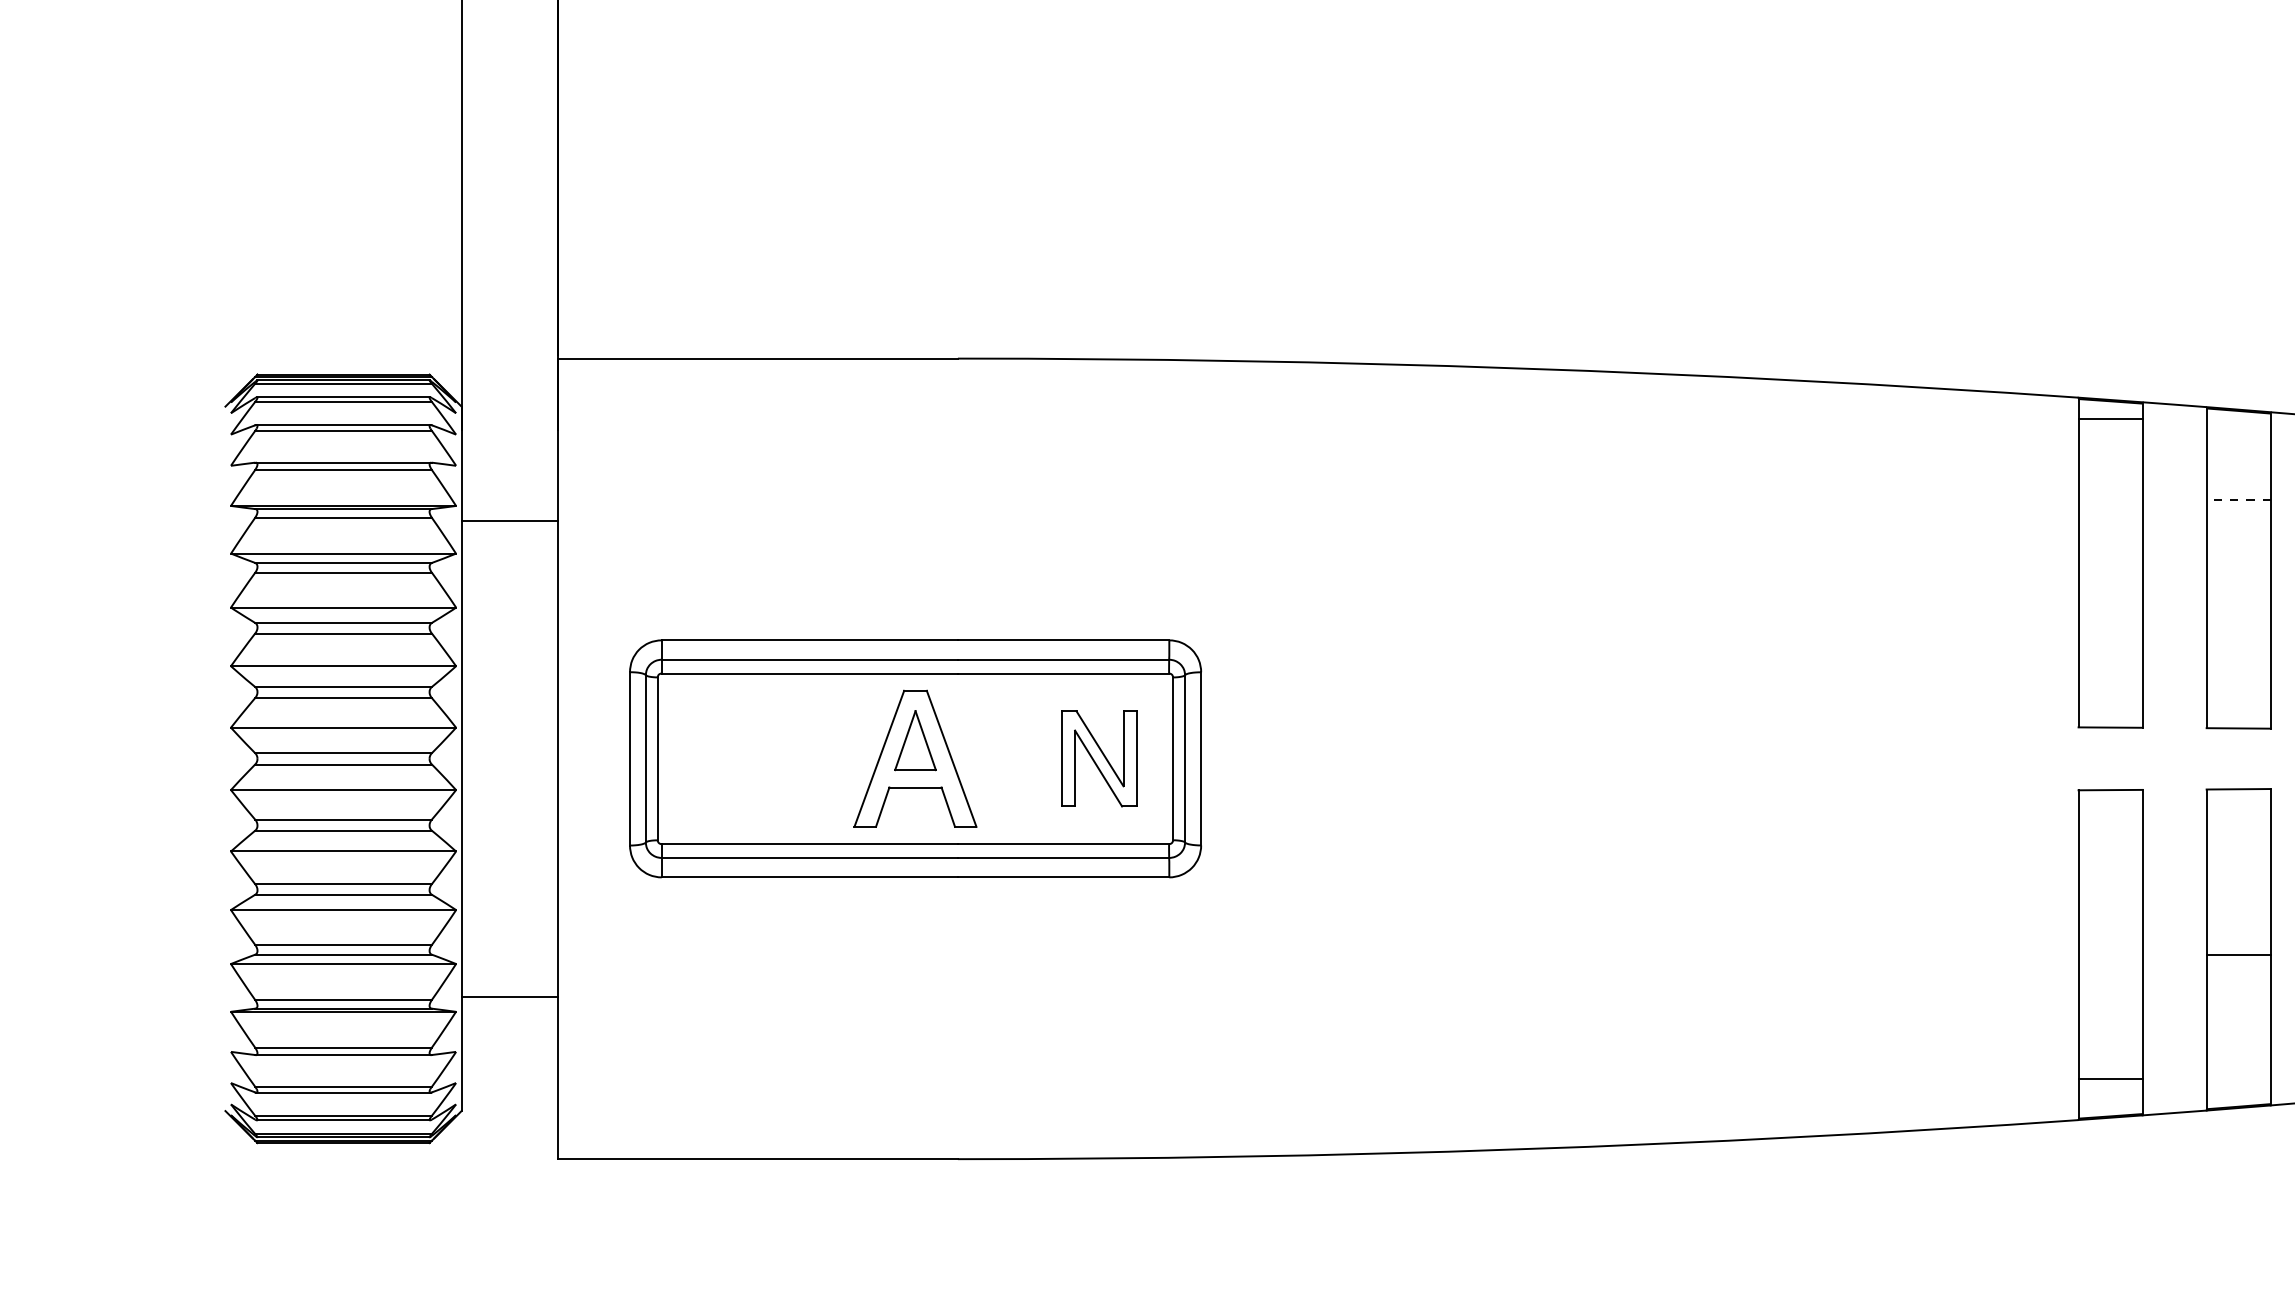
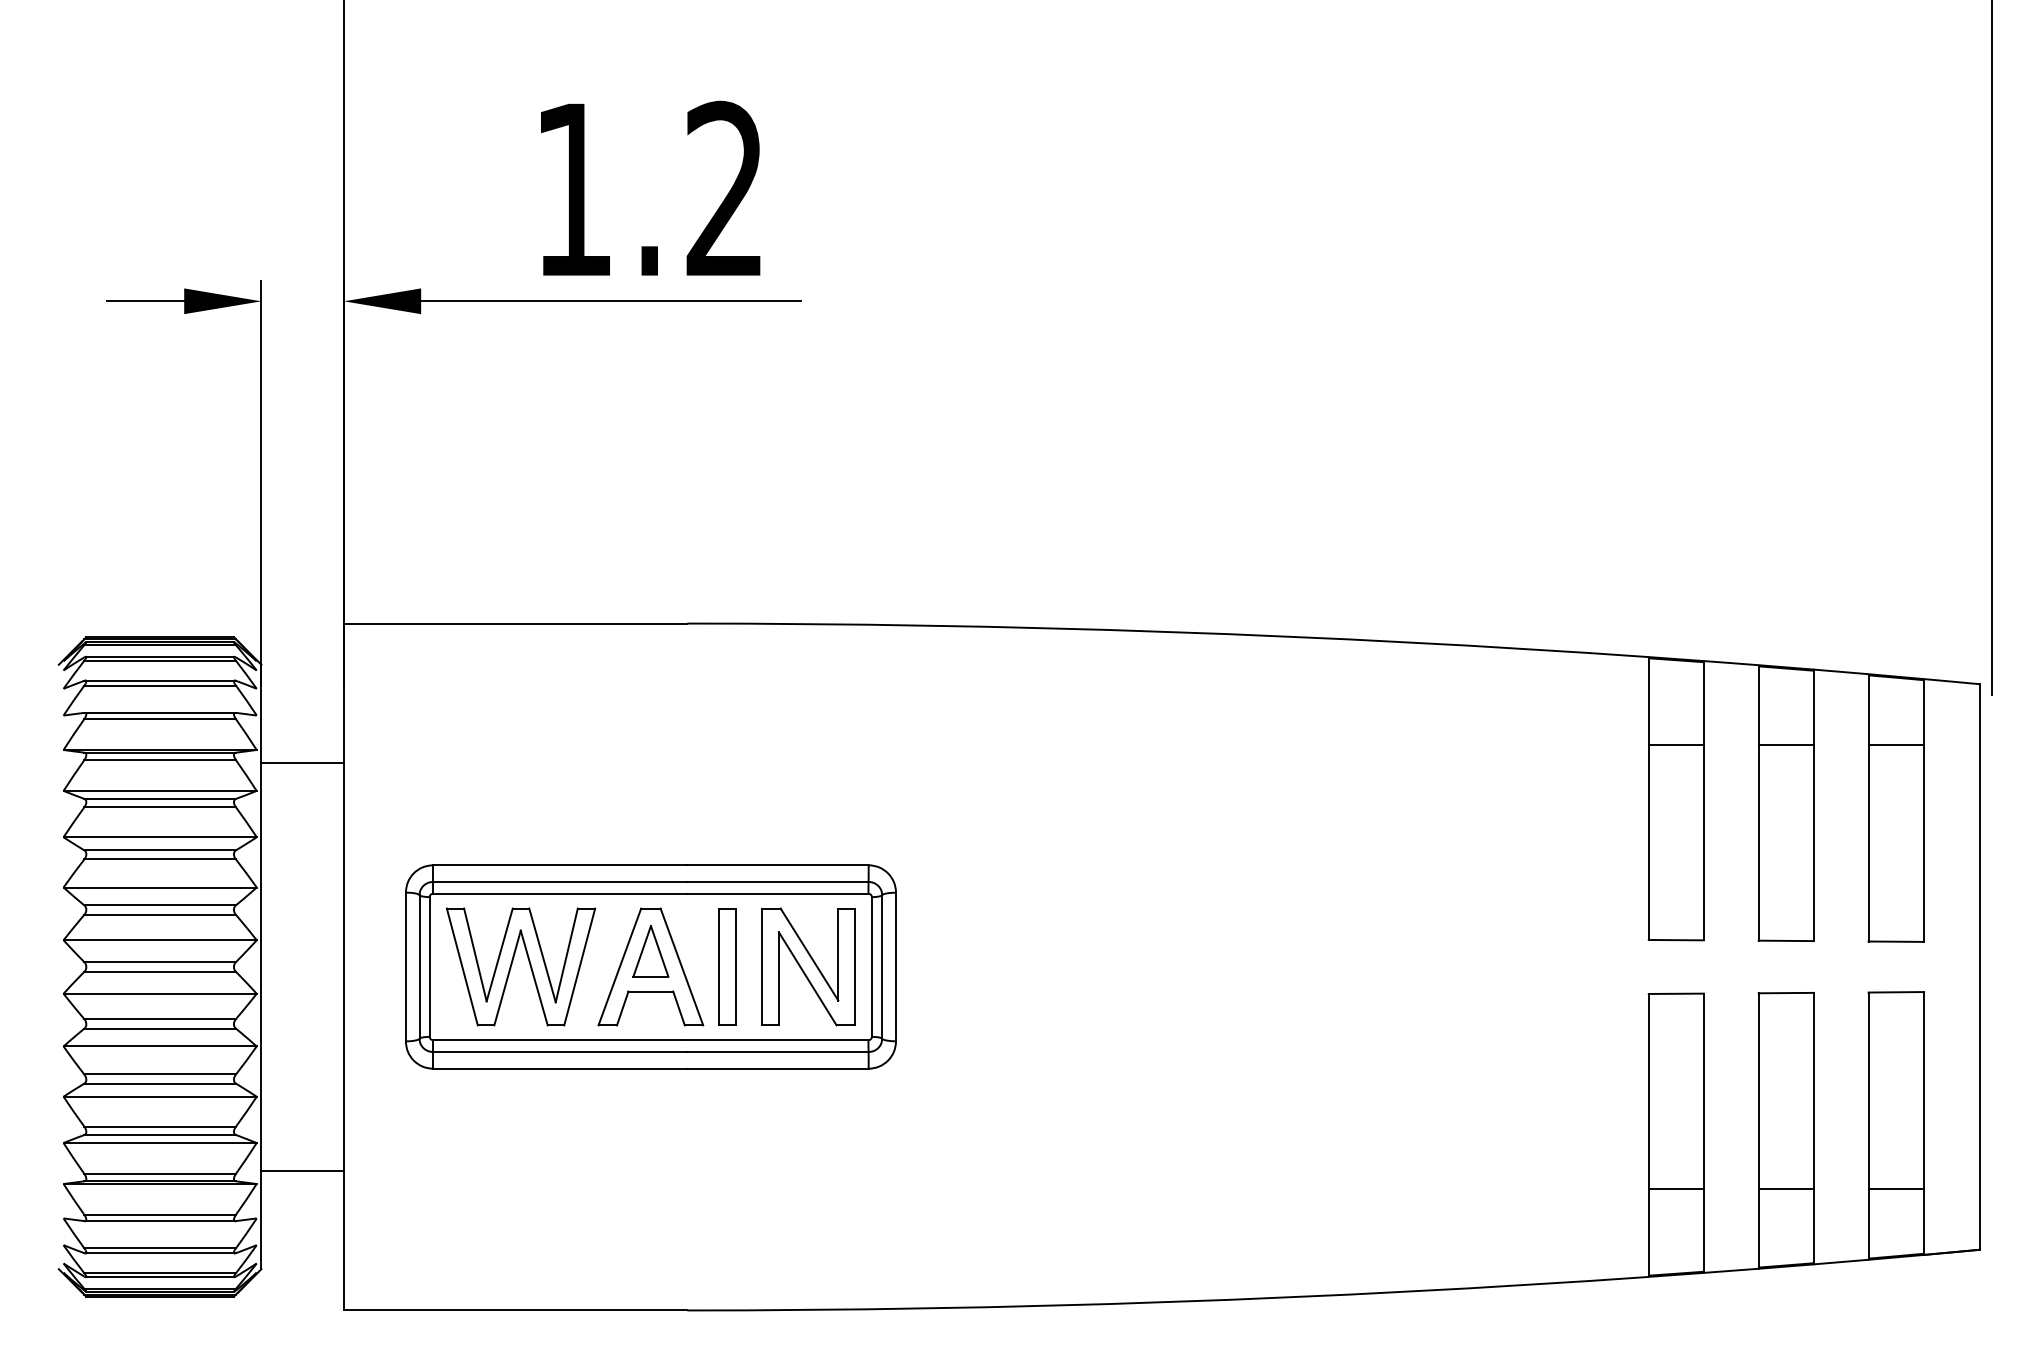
line: (2109, 419) -> (1675, 744), moved
line: (2237, 499) -> (1785, 744), dashed -> solid
part: (754, 755) -> (512, 964), added
part: (1004, 758) -> (727, 966), added
part: (1099, 758) -> (808, 966), size x1.43
line: (2237, 955) -> (1785, 1189), moved
line: (2109, 1078) -> (1675, 1189), moved

